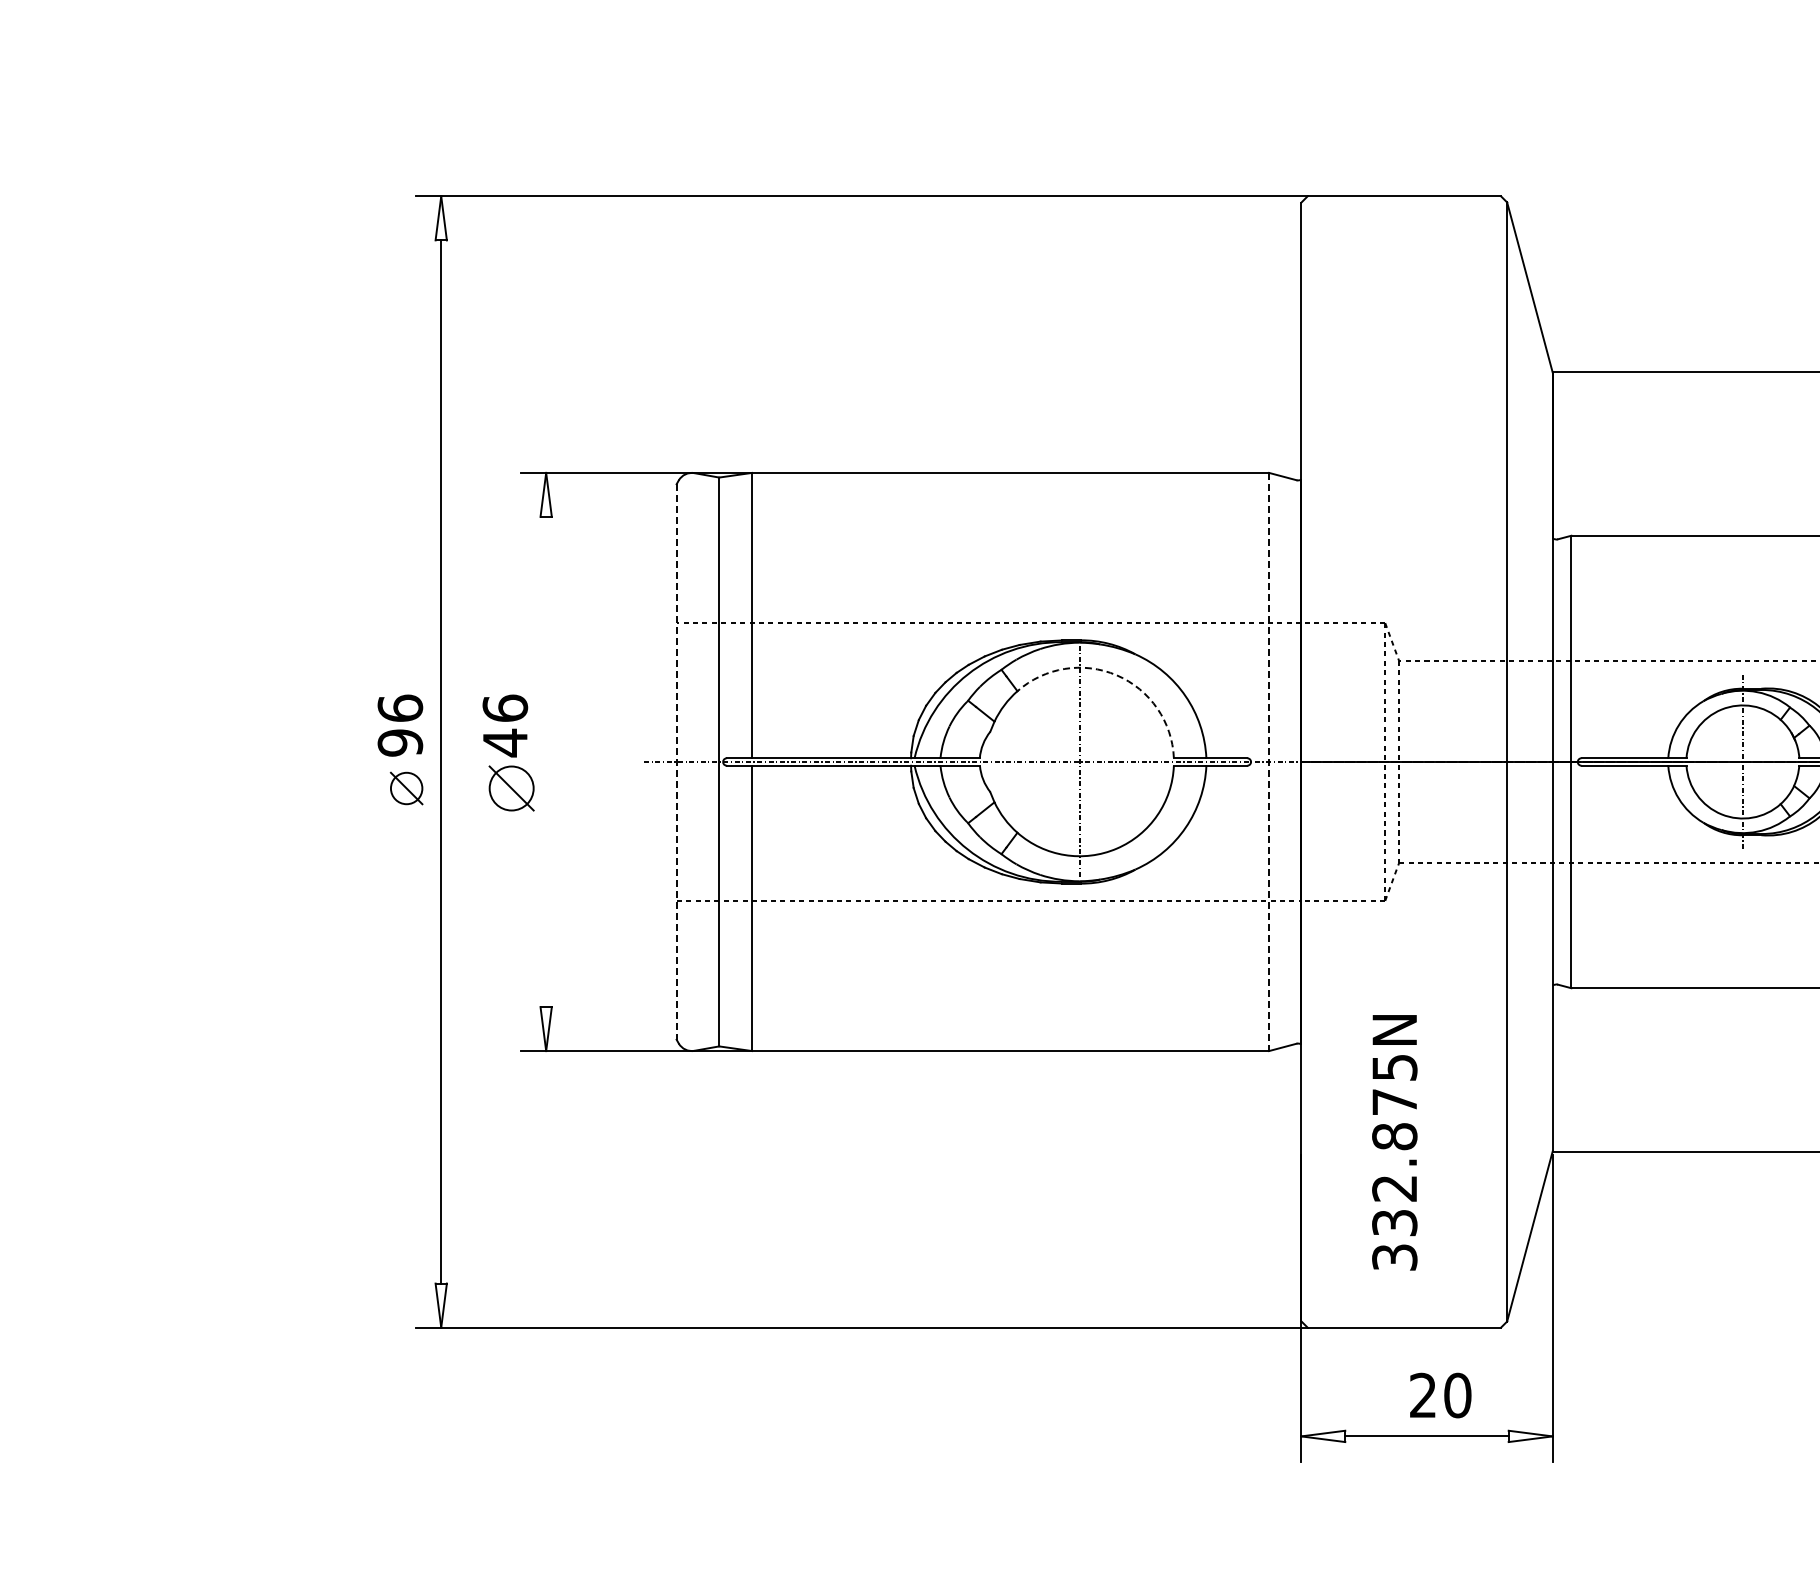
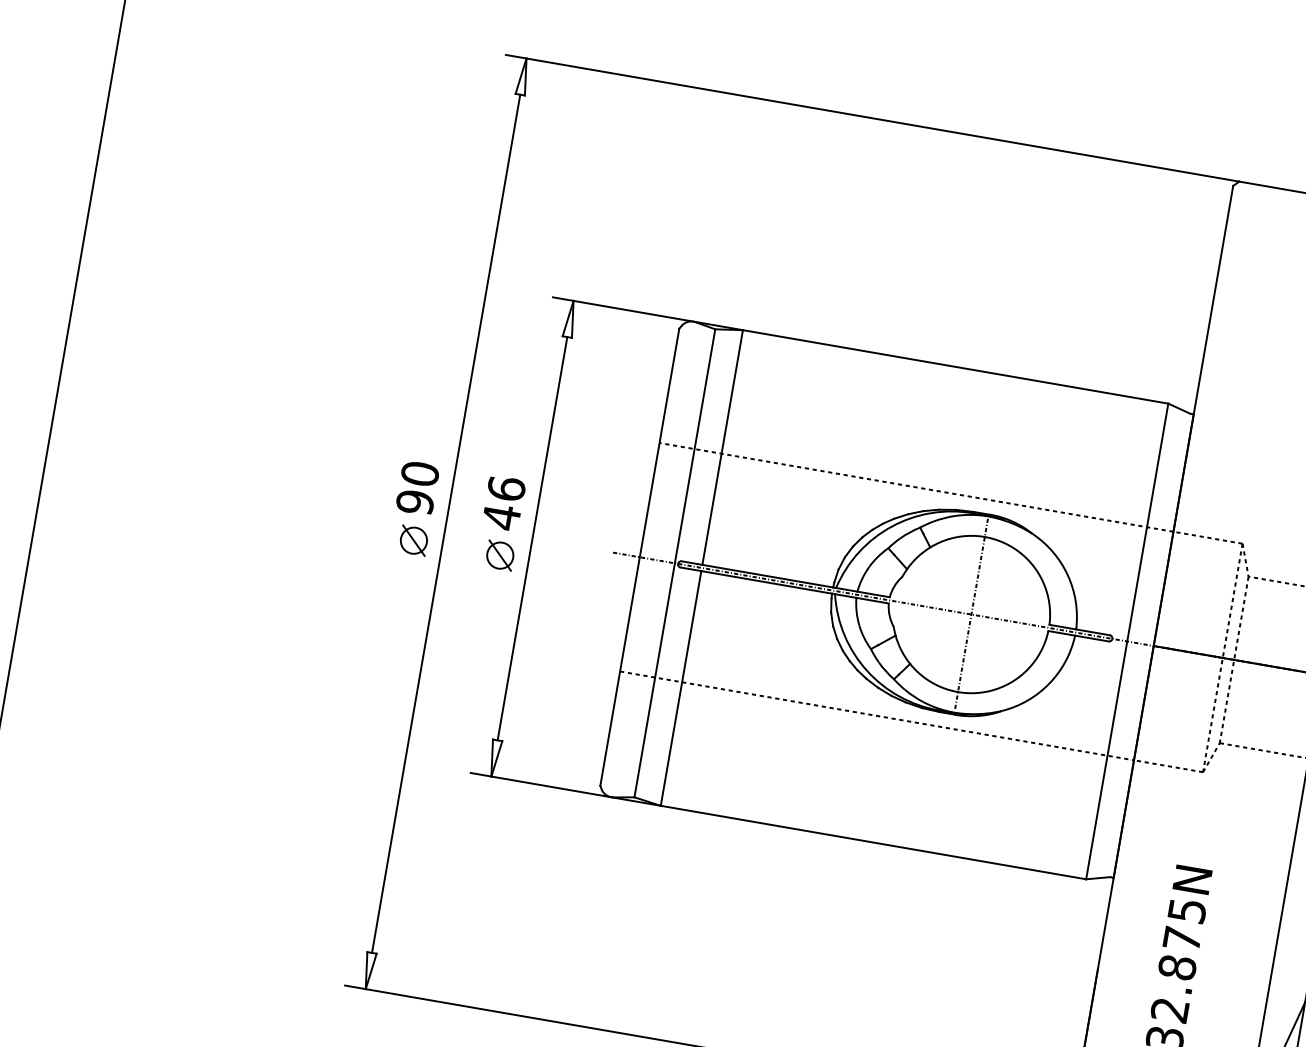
arc: (1116, 675) -> (1013, 548), dashed -> solid
text: (400, 707) -> (420, 473), 96 -> 90
line: (546, 761) -> (532, 538), added
line: (676, 761) -> (639, 556), dashed -> solid
line: (1269, 762) -> (1127, 641), dashed -> solid
part: (511, 788) -> (500, 555), size x0.71

